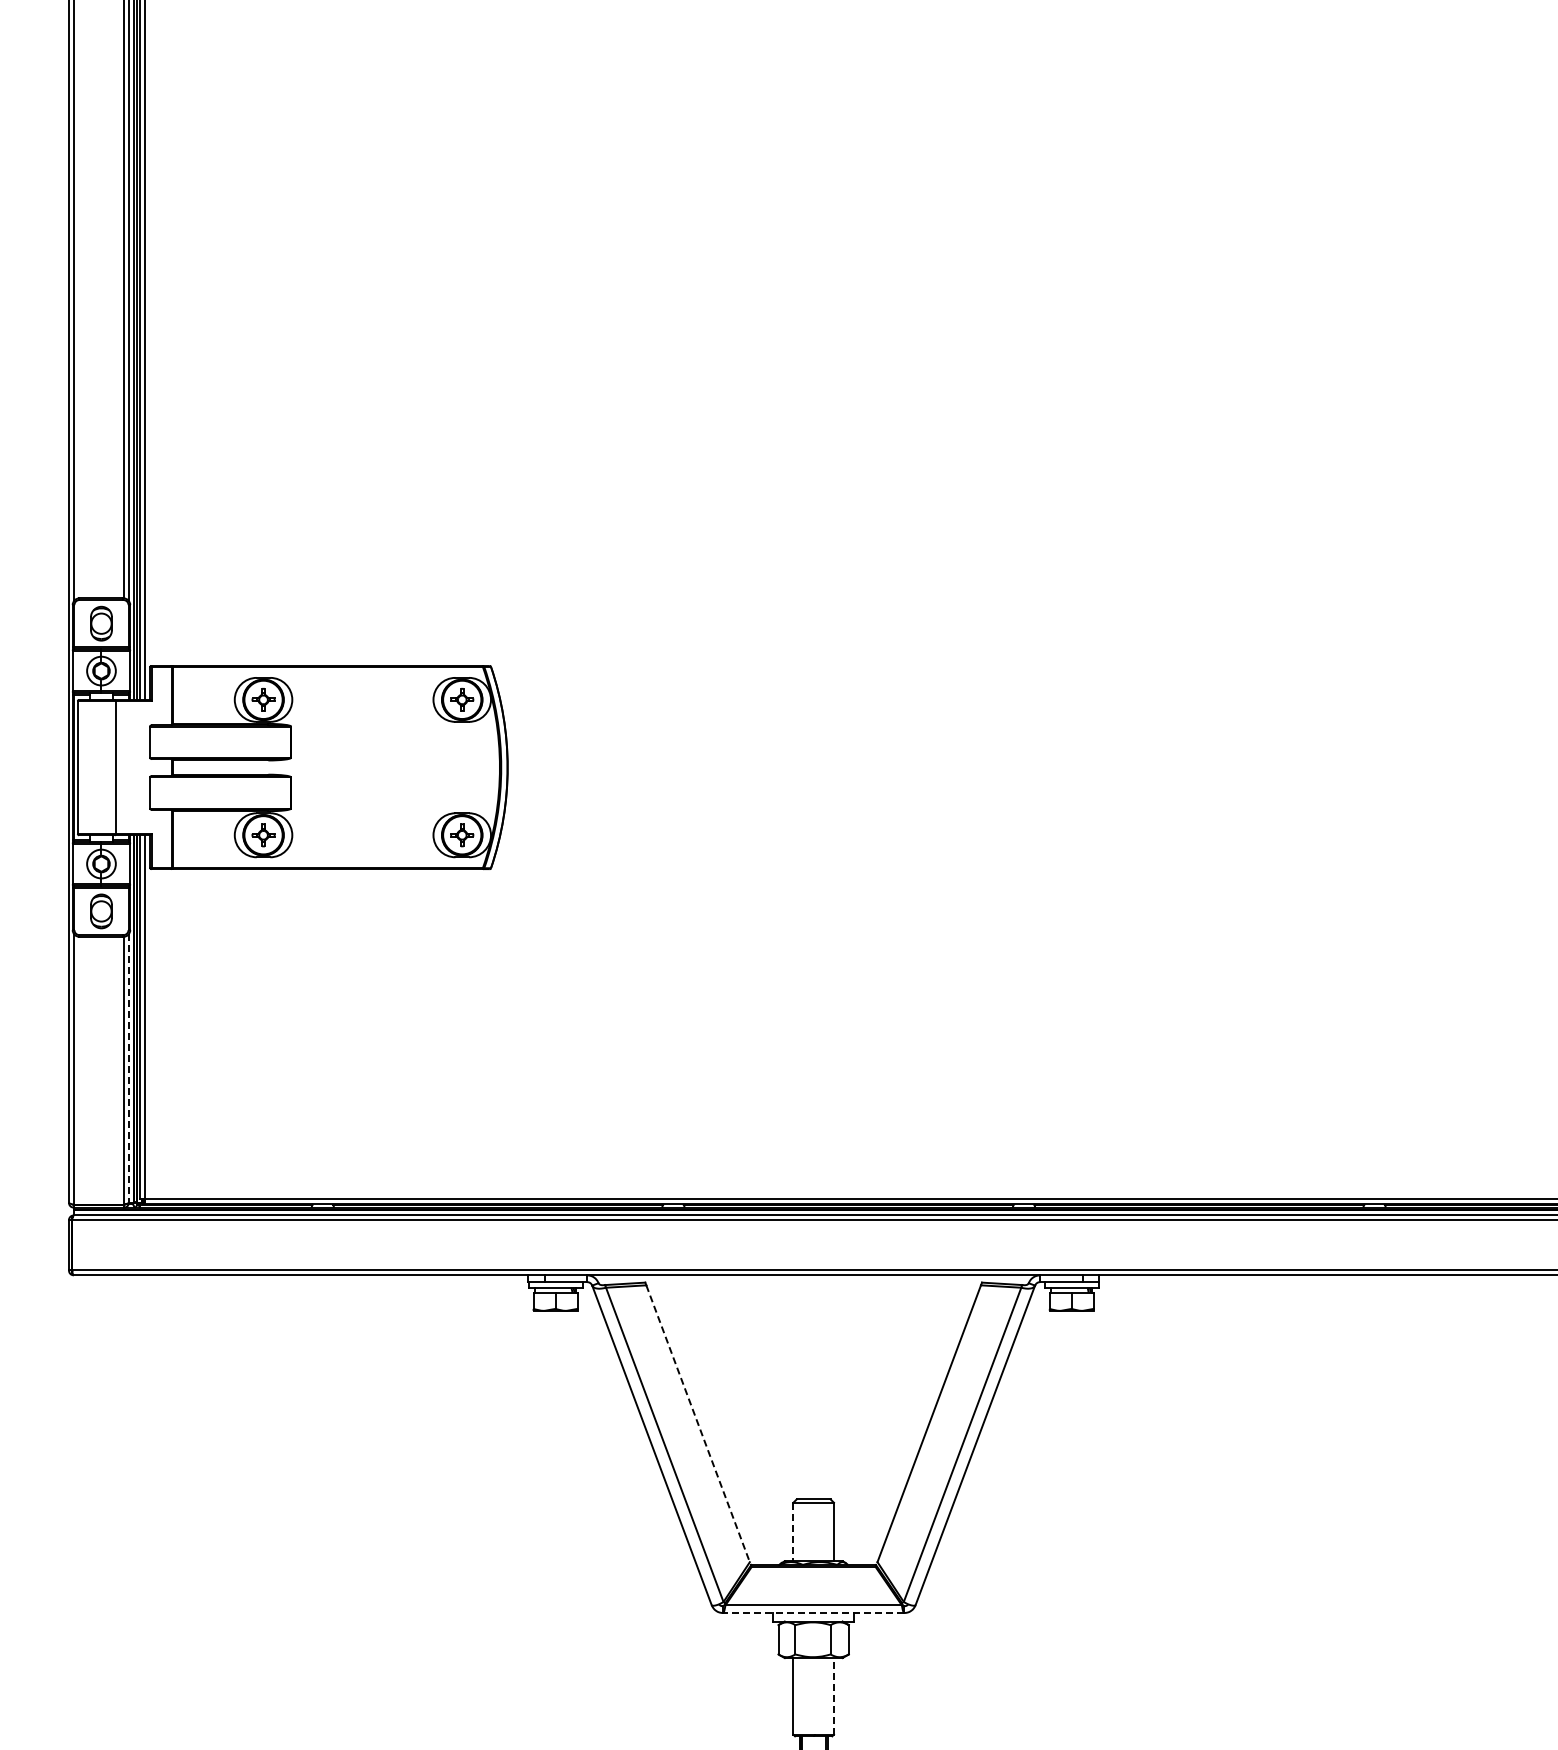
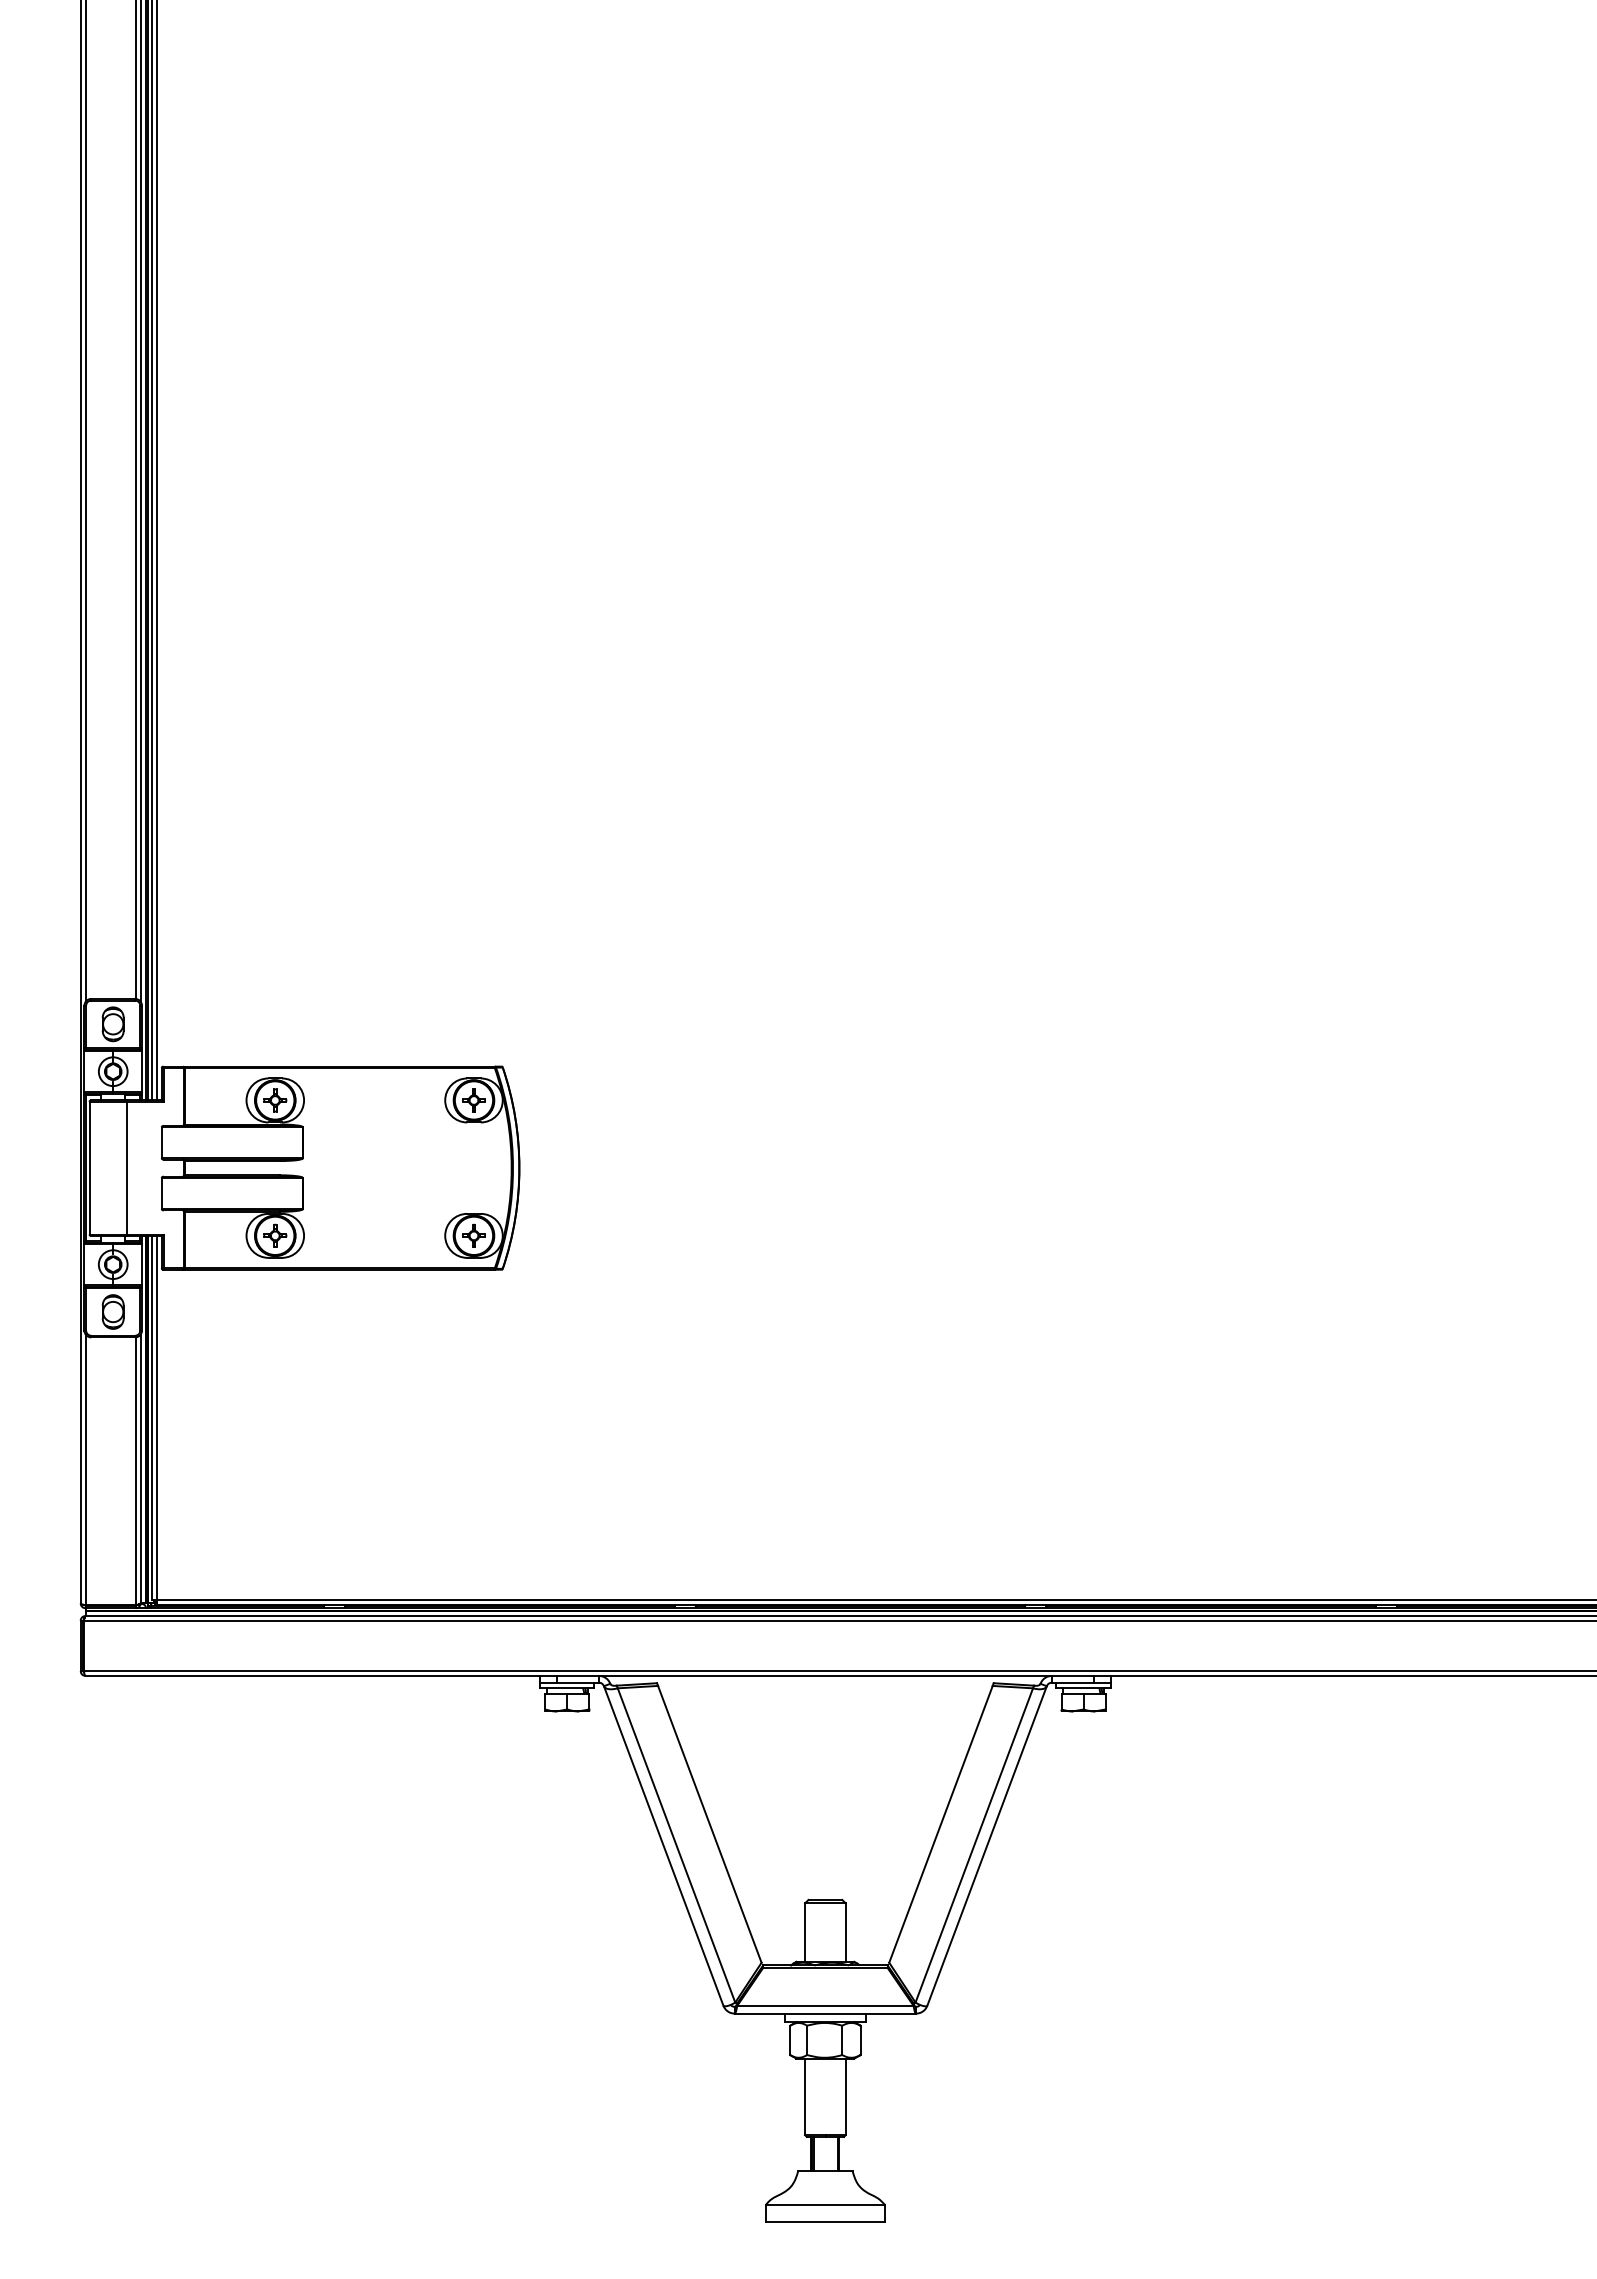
line: (128, 1068) -> (140, 1469), dashed -> solid
line: (697, 1423) -> (709, 1824), dashed -> solid
line: (793, 1532) -> (805, 1933), dashed -> solid
line: (813, 1612) -> (825, 2013), dashed -> solid
line: (833, 1695) -> (845, 2096), dashed -> solid

